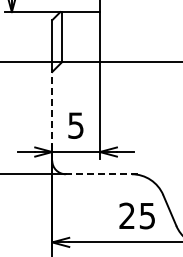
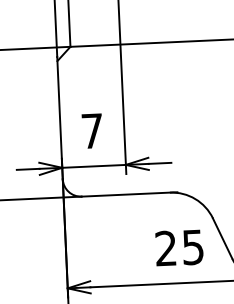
line: (52, 114) -> (60, 117), dashed -> solid
text: (75, 125) -> (91, 131), 5 -> 7
line: (101, 174) -> (129, 194), dashed -> solid

